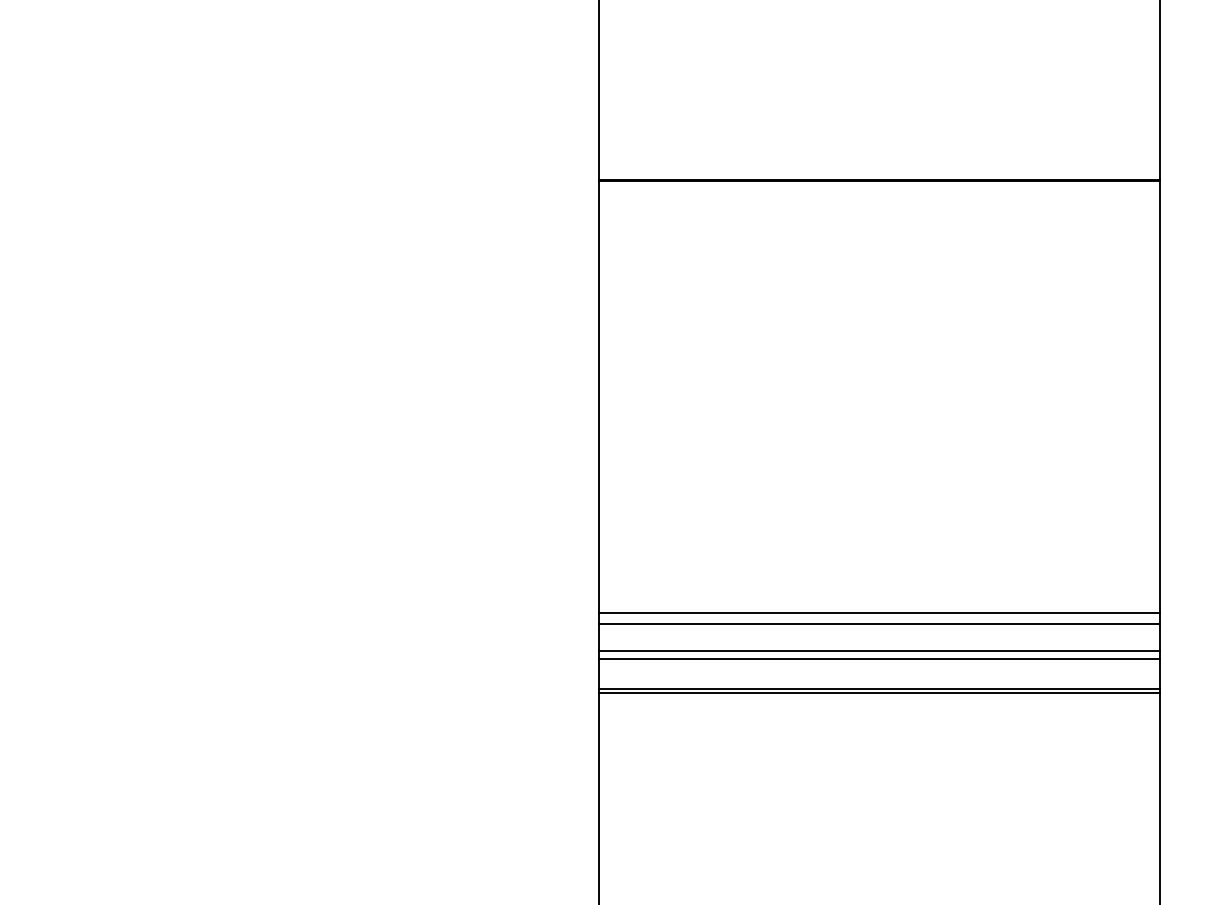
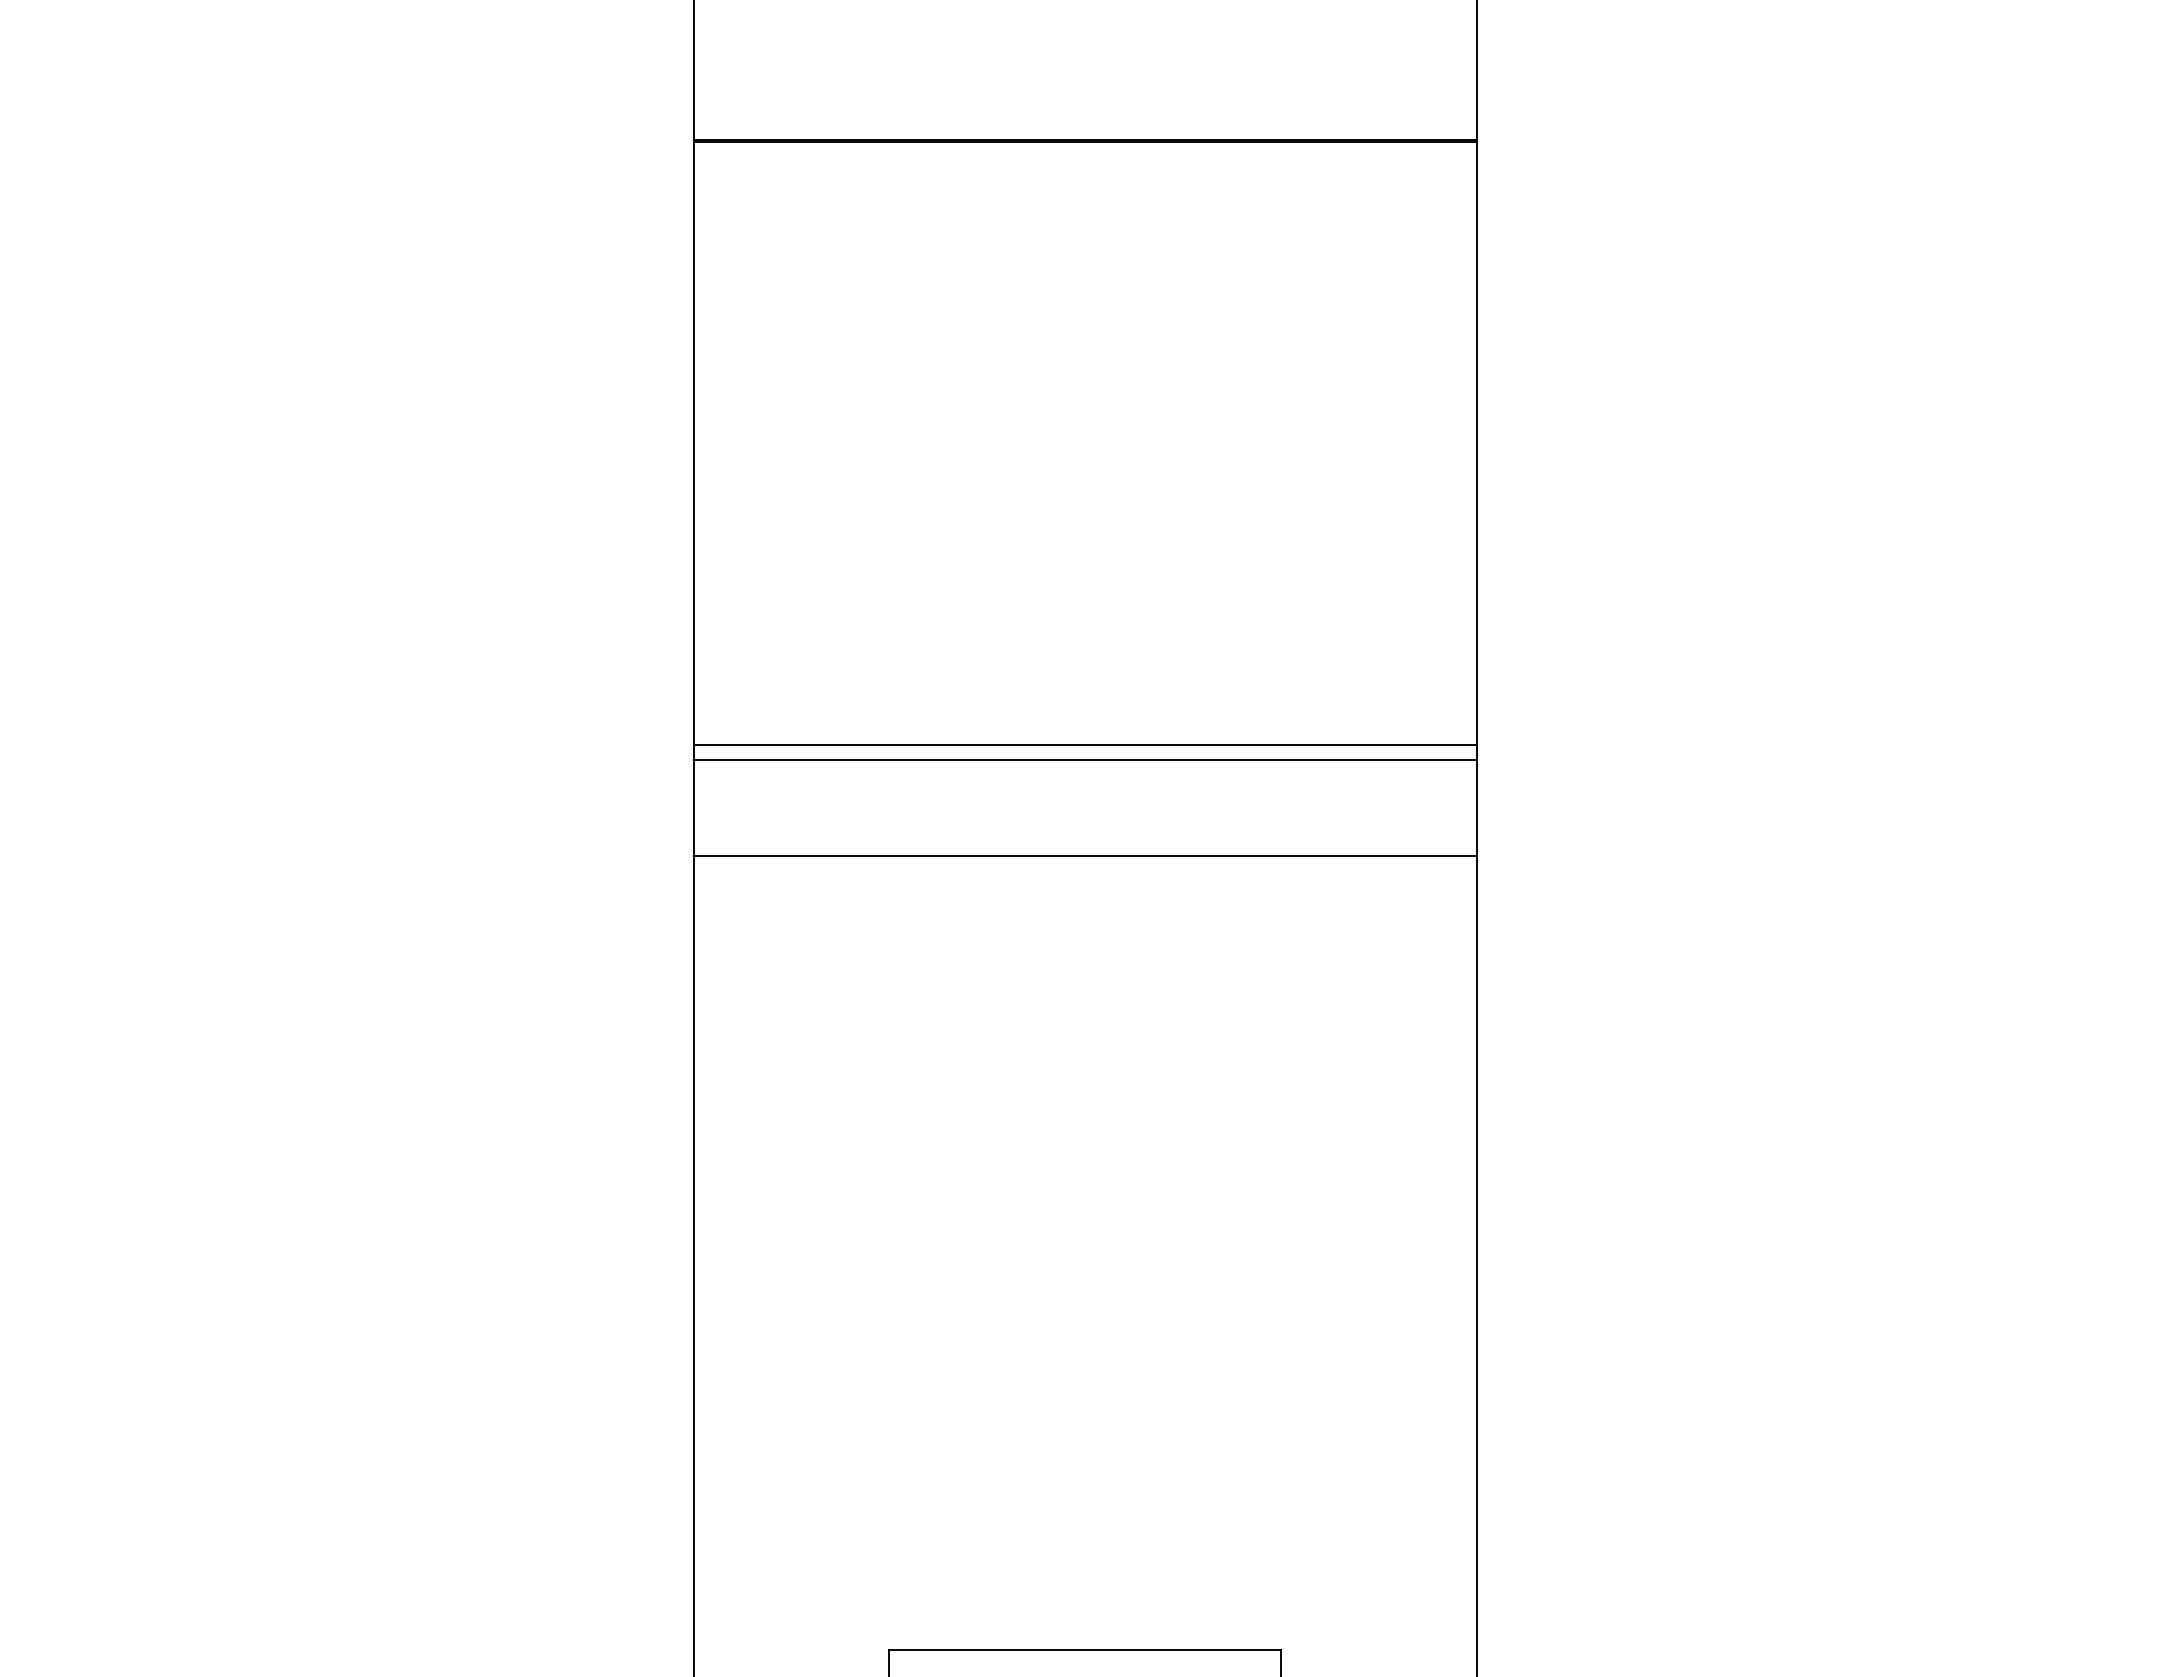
line: (879, 650) -> (1084, 797), removed
line: (879, 659) -> (1084, 809), removed
line: (879, 688) -> (1084, 850), removed

